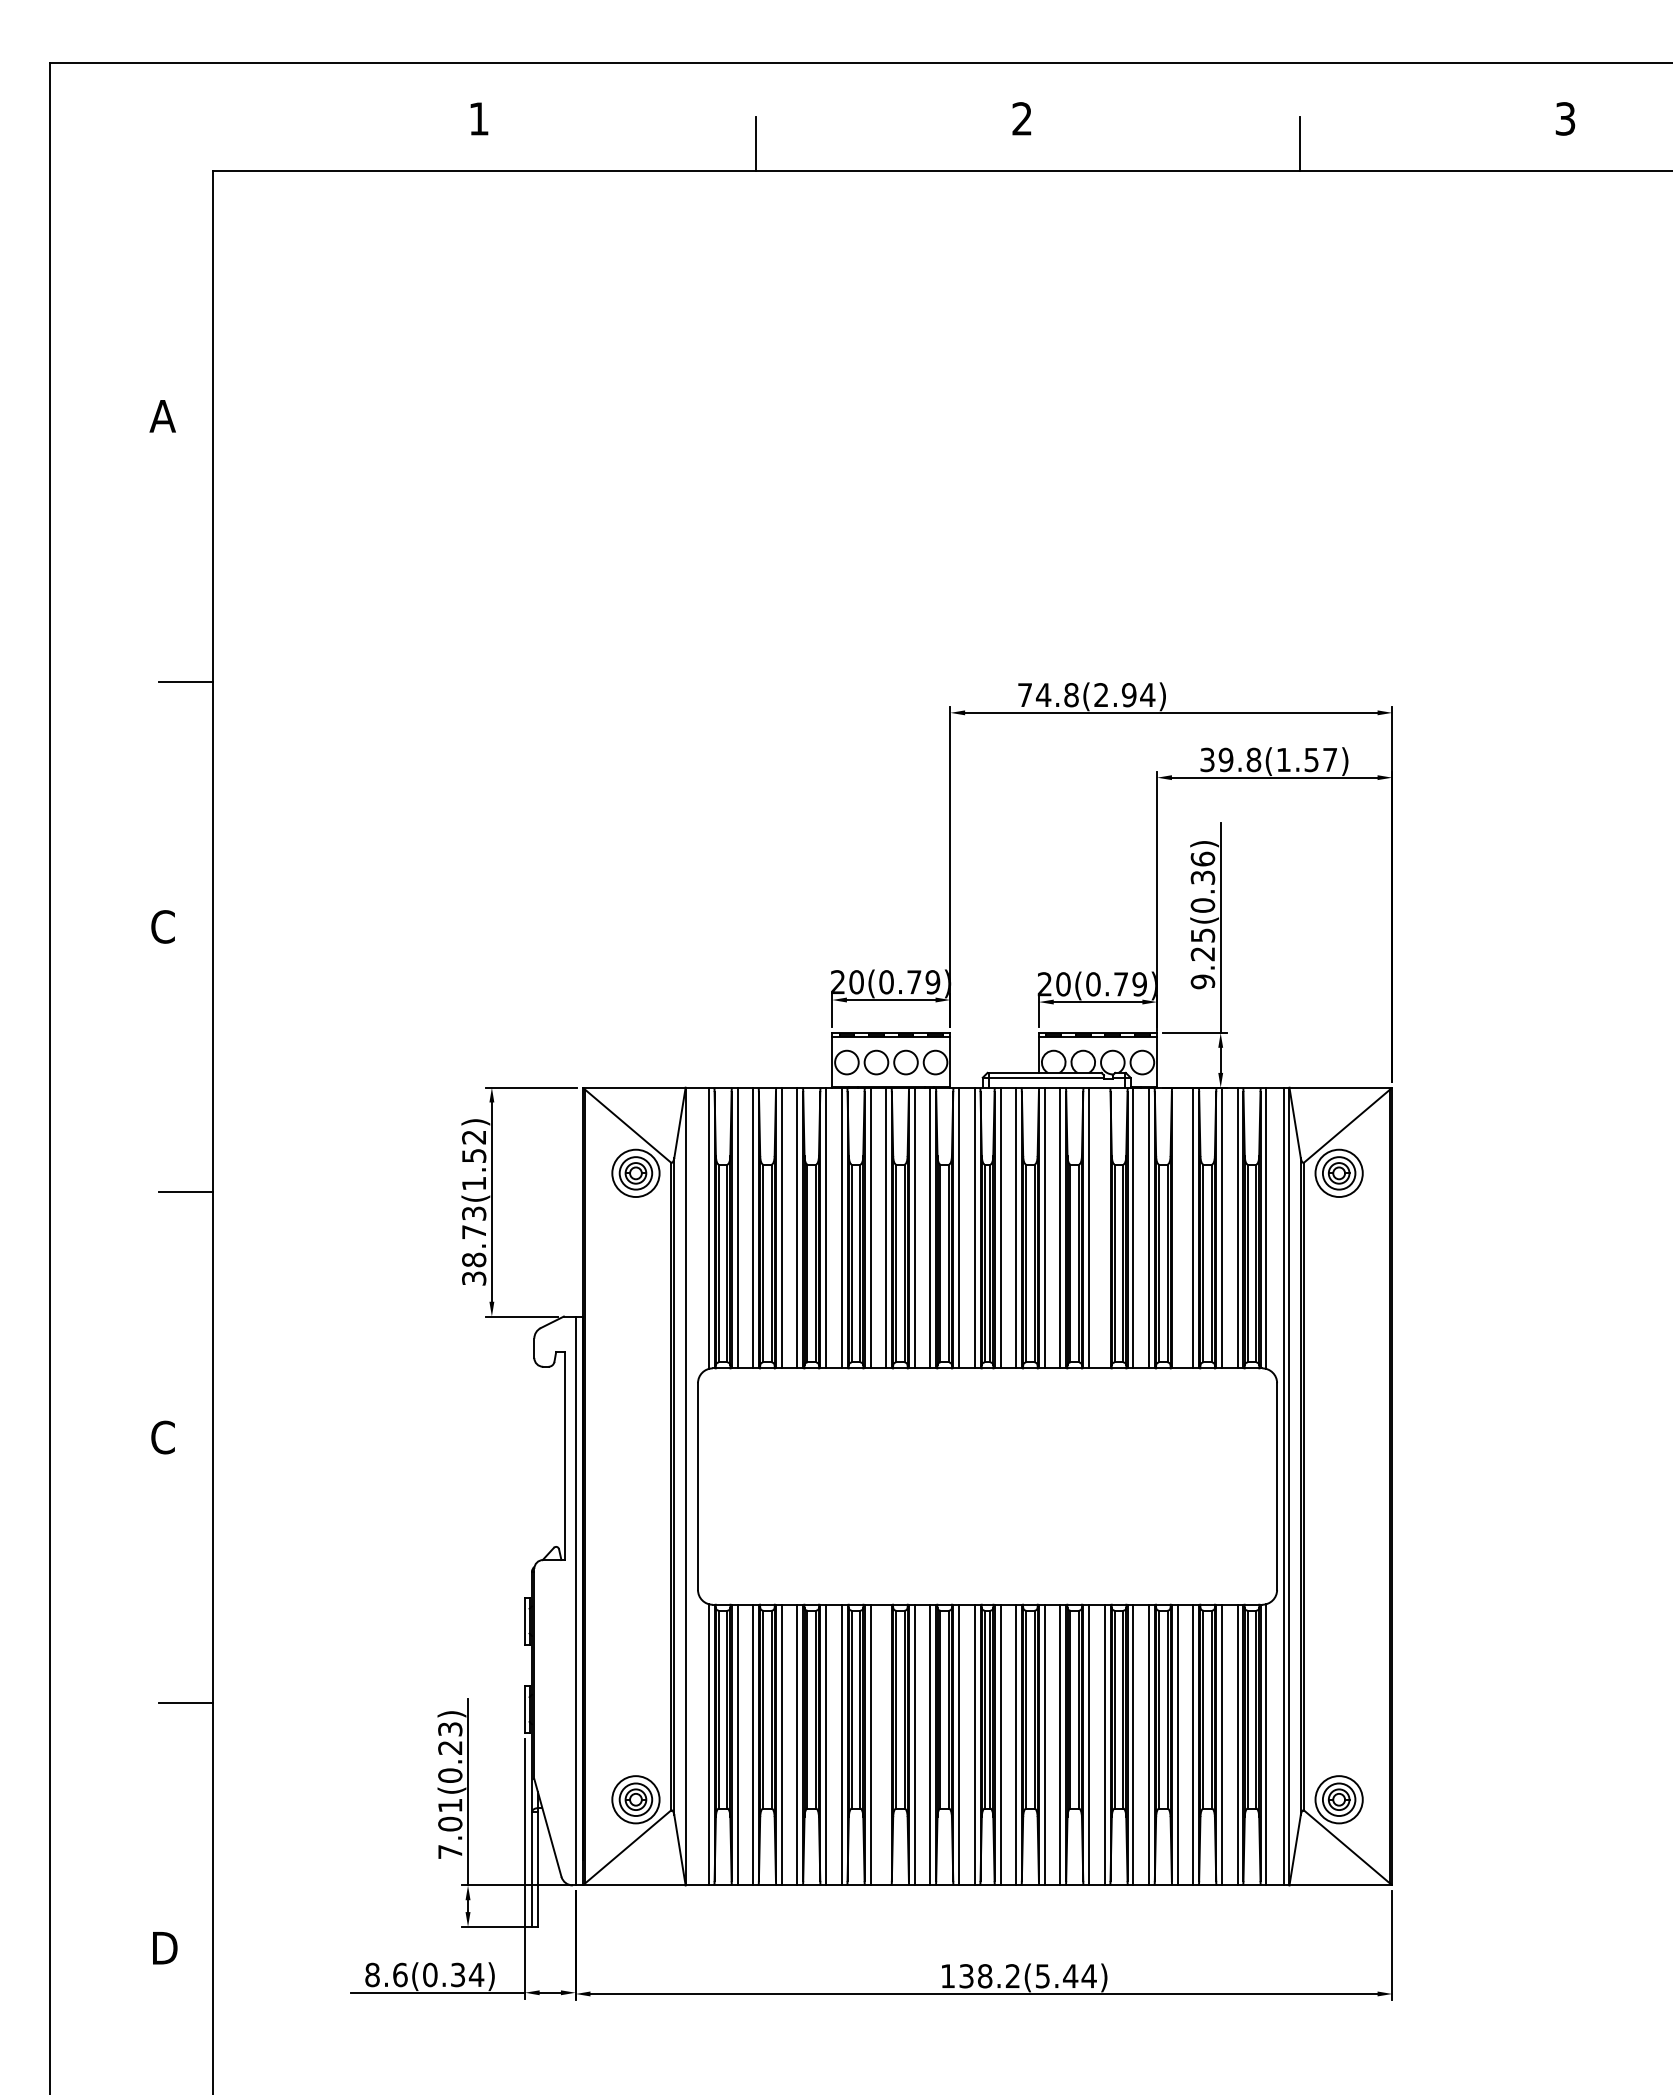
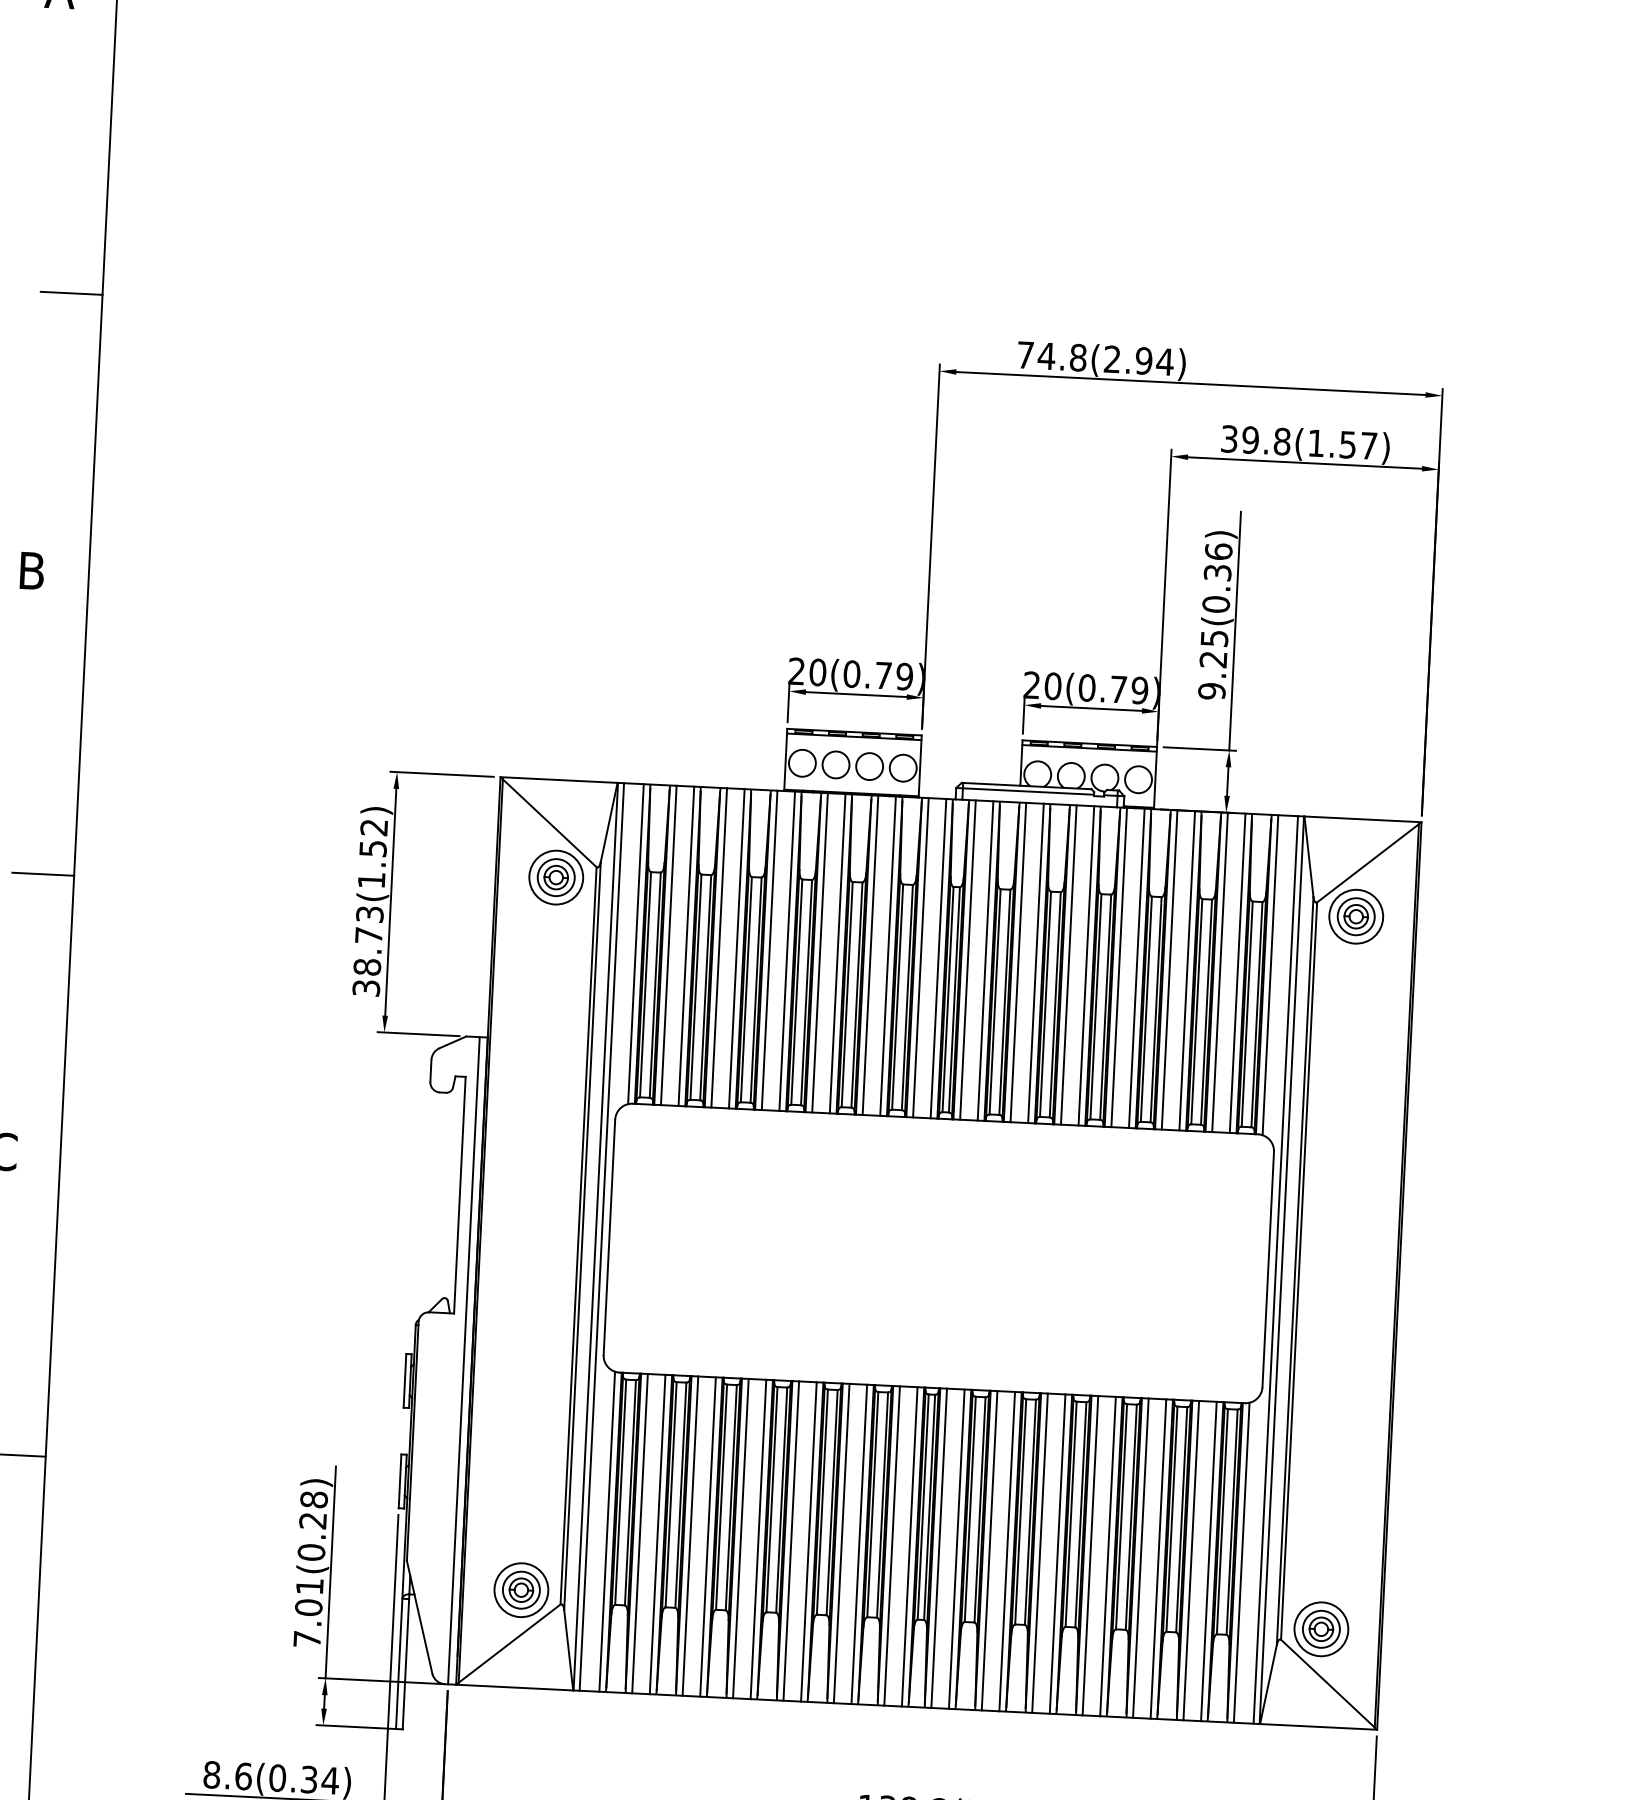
text: (162, 926) -> (31, 570), C -> B
line: (1104, 1227) -> (1086, 965), added
line: (1177, 1227) -> (1169, 969), added
line: (691, 1486) -> (602, 1236), added
text: (450, 1729) -> (314, 1499), 7.01(0.23) -> 7.01(0.28)
line: (885, 1744) -> (808, 1541), added

